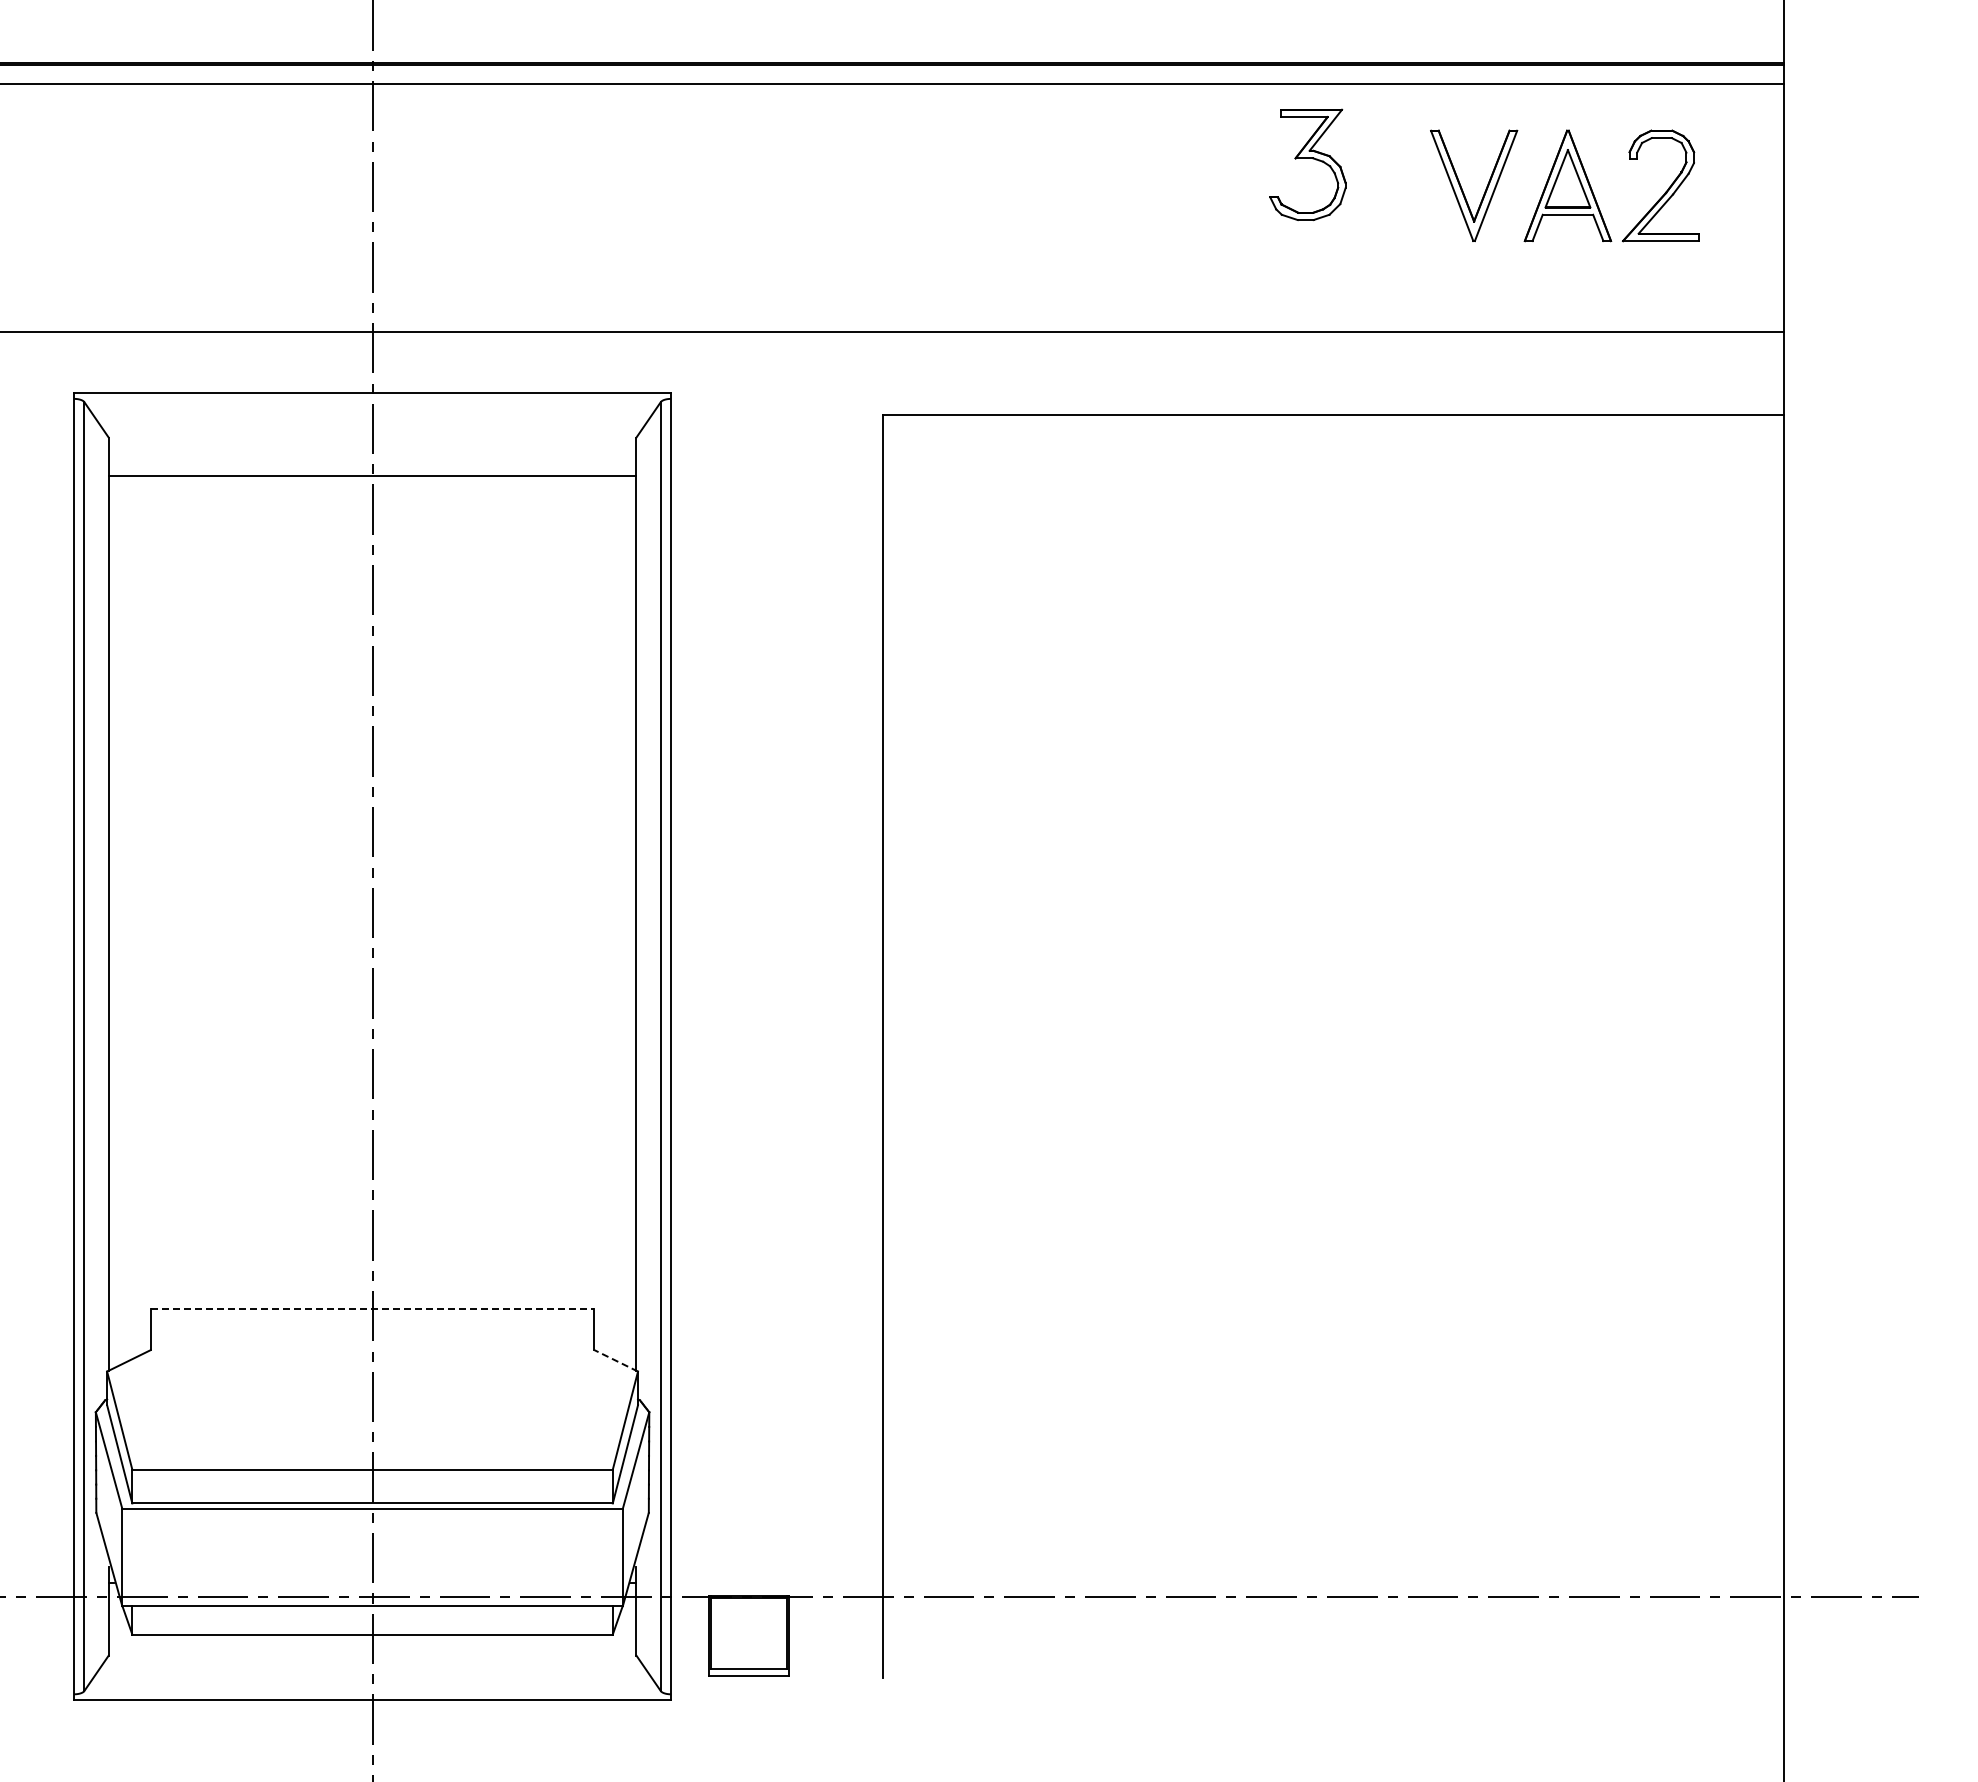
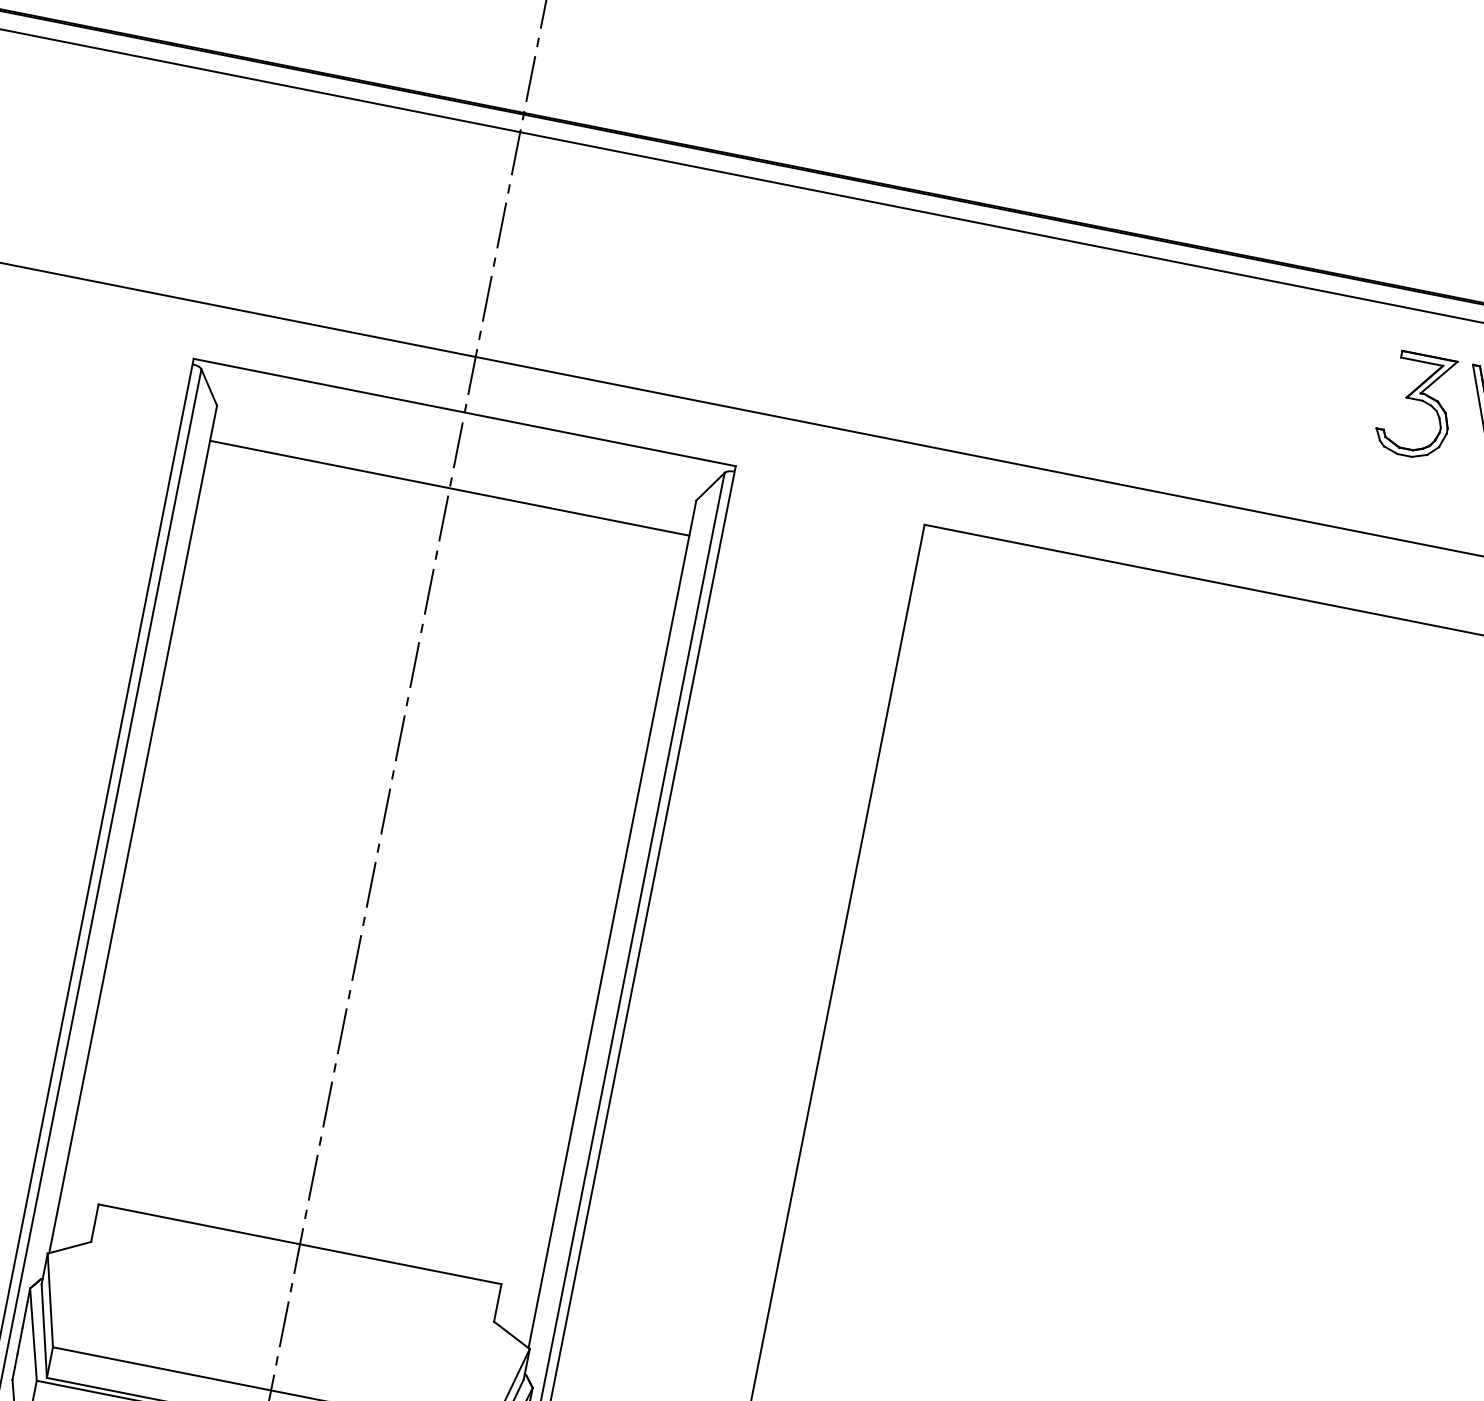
part: (1307, 164) -> (1416, 405), moved
line: (372, 1308) -> (300, 1244), dashed -> solid
line: (615, 1360) -> (511, 1334), dashed -> solid

